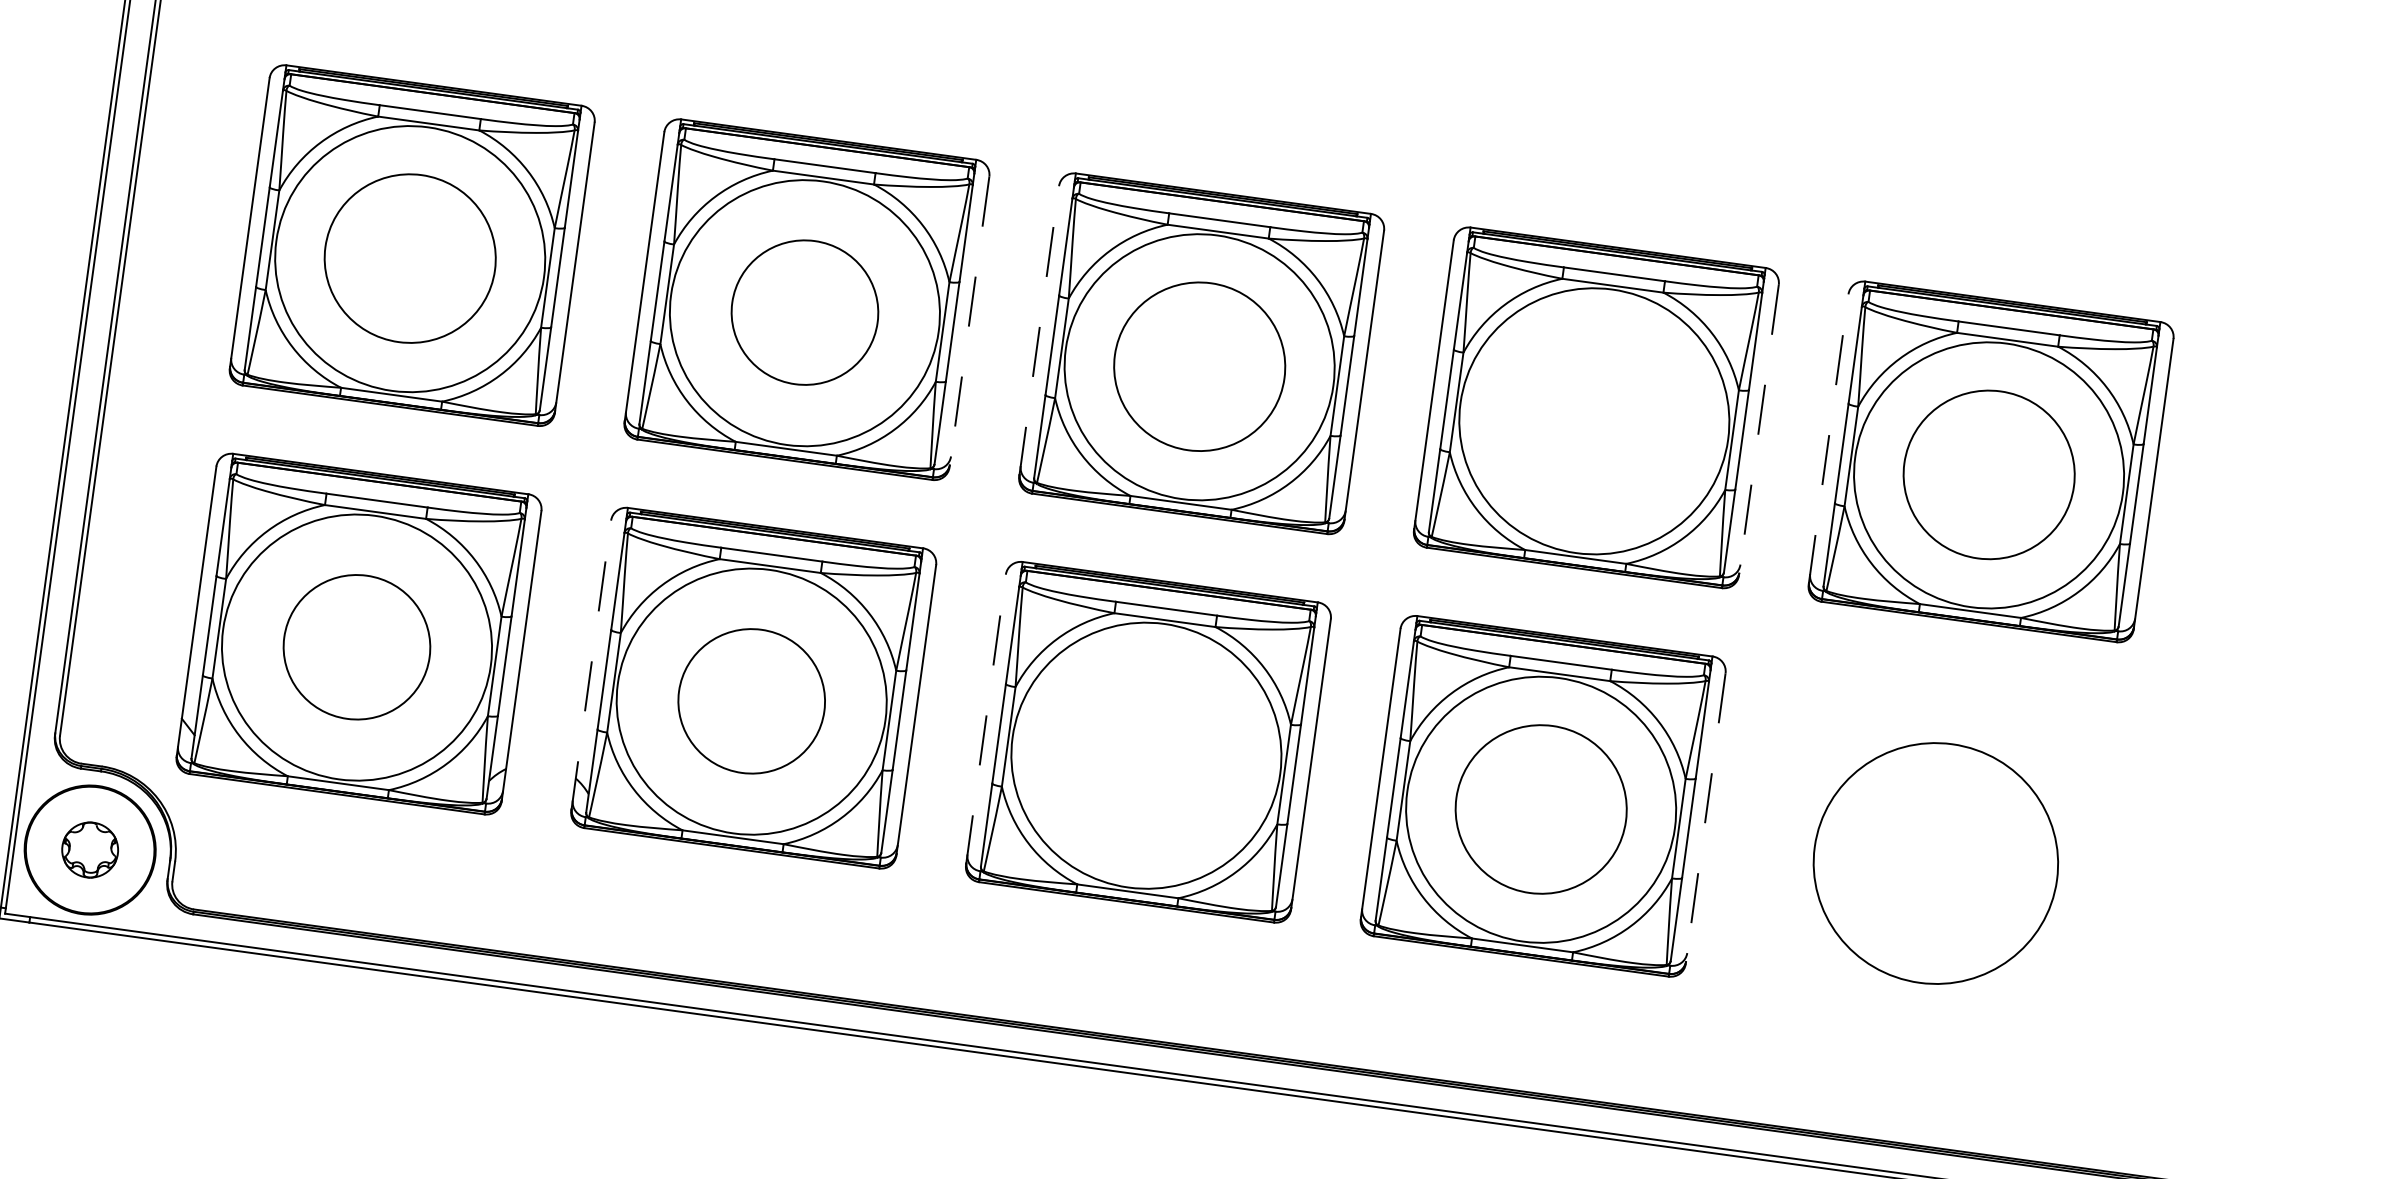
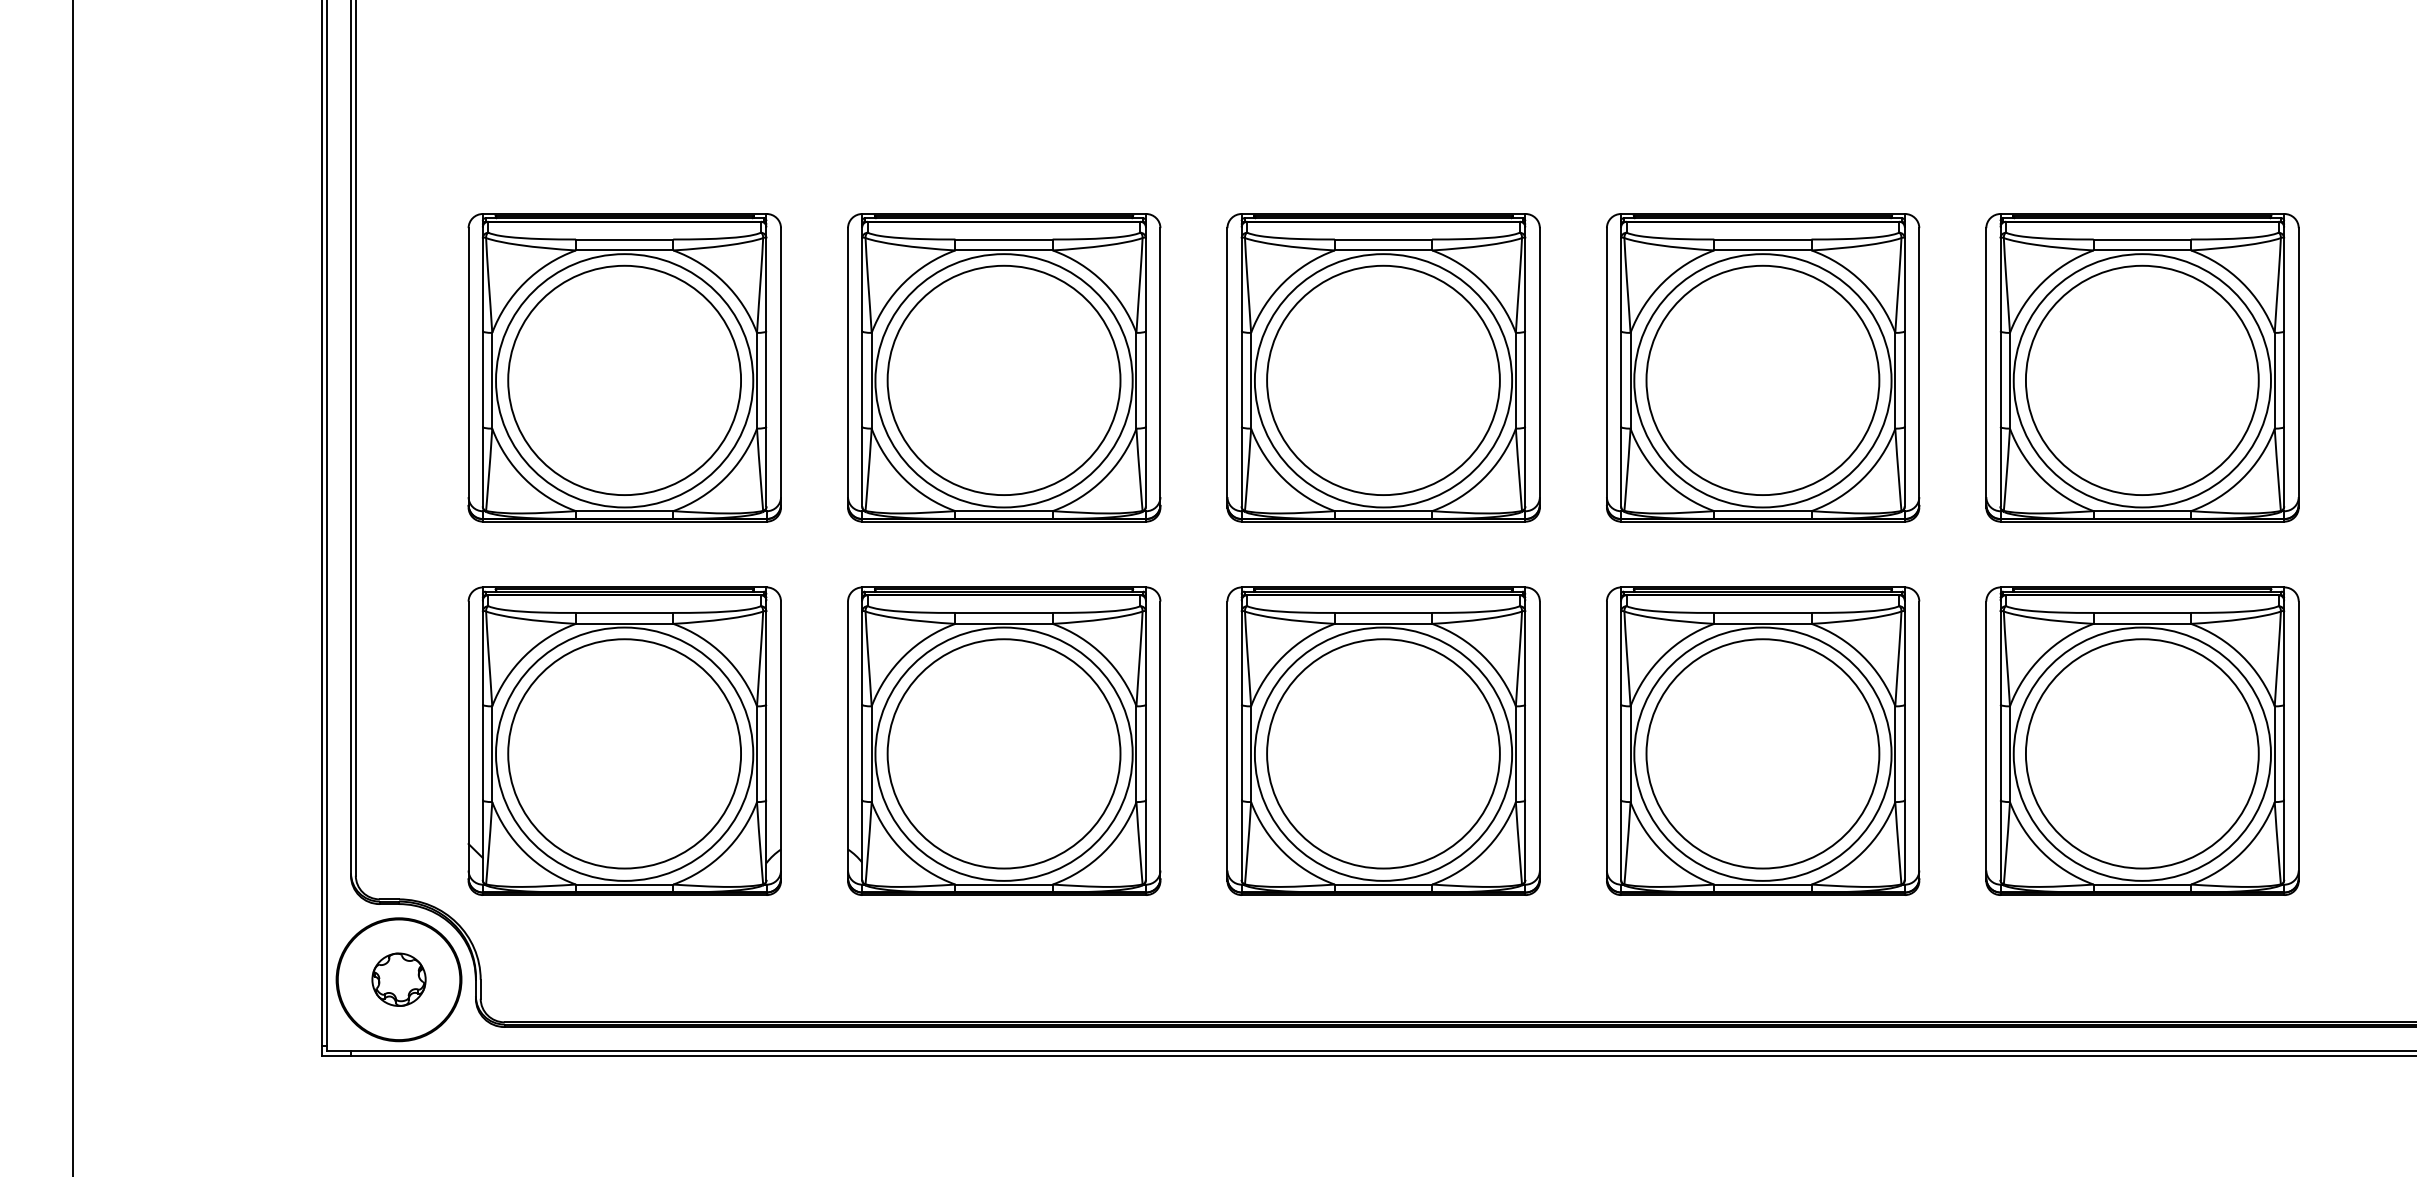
part: (410, 257) -> (624, 379), size x1.43
part: (804, 311) -> (1003, 379), size x1.67
line: (969, 321) -> (1160, 367), dashed -> solid
line: (1039, 331) -> (1227, 367), dashed -> solid
part: (1199, 365) -> (1383, 379), size x1.43
part: (1594, 419) -> (1762, 379), added
line: (1759, 429) -> (1919, 367), dashed -> solid
line: (1828, 439) -> (1986, 367), dashed -> solid
part: (1989, 474) -> (2142, 379), size x1.43
part: (356, 646) -> (624, 753), size x1.67
line: (591, 666) -> (848, 741), dashed -> solid
part: (751, 700) -> (1003, 753), size x1.67
line: (985, 720) -> (1227, 741), dashed -> solid
part: (1146, 754) -> (1383, 753), added
part: (1540, 808) -> (1762, 753), size x1.43
line: (1705, 818) -> (1919, 741), dashed -> solid
part: (1937, 849) -> (2142, 740), added

